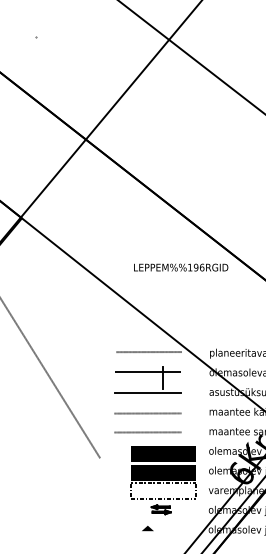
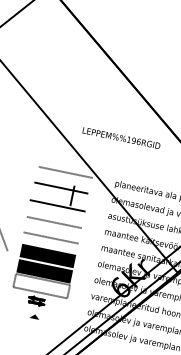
text: (181, 267) -> (121, 138), moved
part: (163, 480) -> (43, 277), moved

